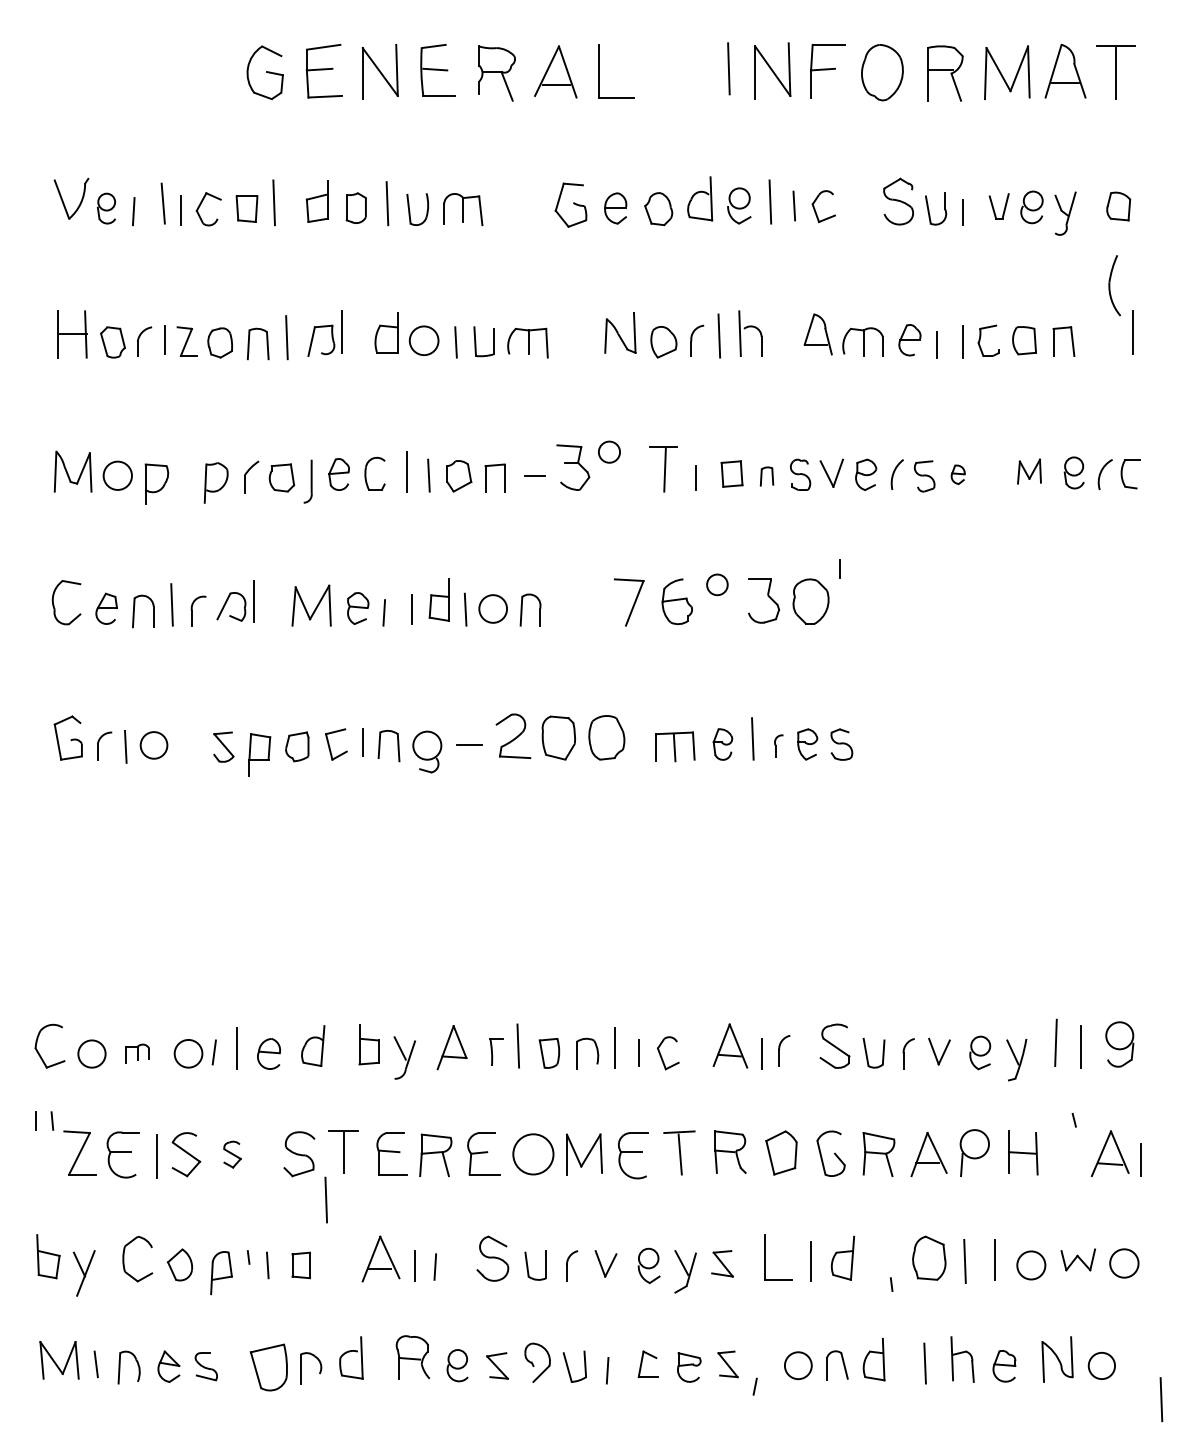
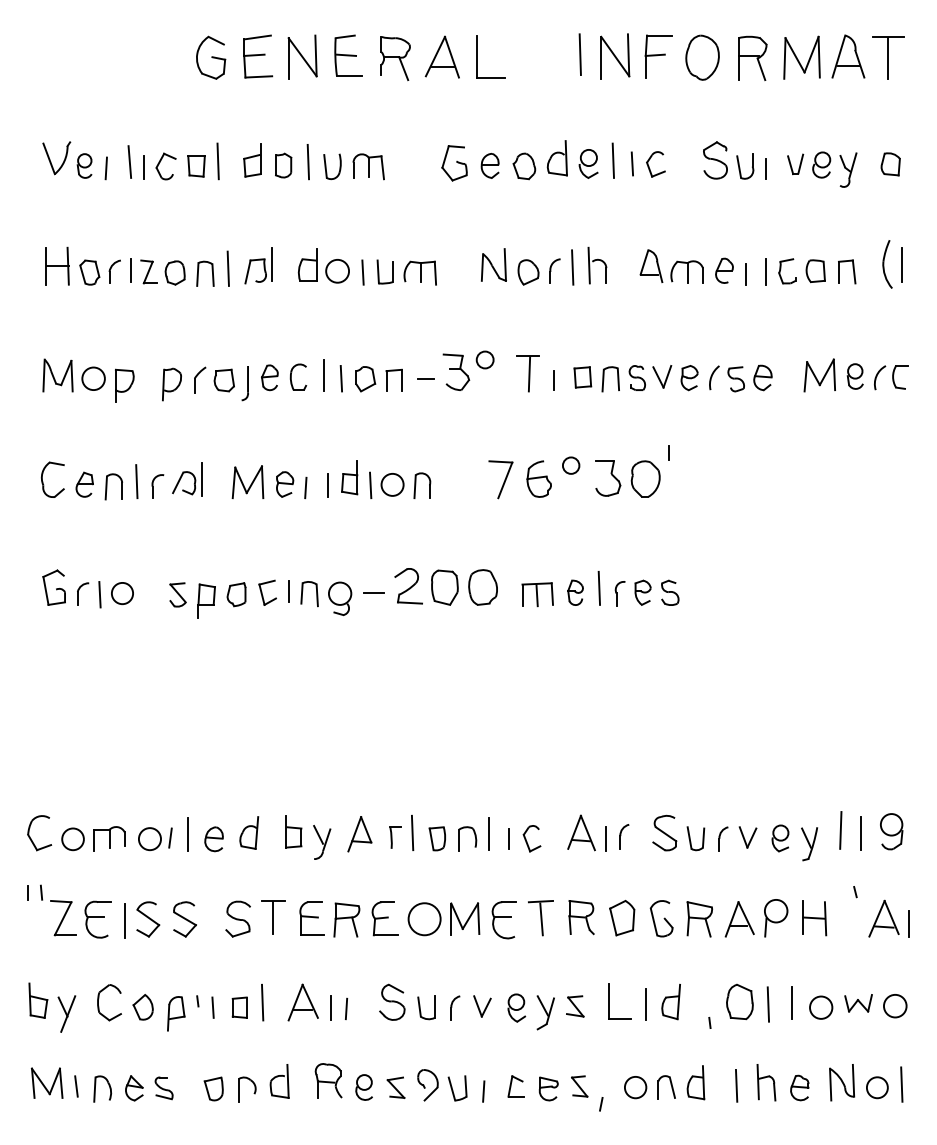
part: (1114, 285) -> (887, 264), moved
part: (1029, 471) -> (819, 375), size x1.67
part: (957, 474) -> (762, 377), size x1.67
part: (766, 476) -> (610, 379), size x1.67
part: (778, 745) -> (619, 593), size x1.43
part: (137, 1052) -> (109, 838), size x1.67
part: (231, 1154) -> (184, 919), size x1.67
line: (326, 1199) -> (262, 1002), moved
part: (268, 1366) -> (213, 1088), size x0.62
line: (1161, 1399) -> (901, 1084), moved

